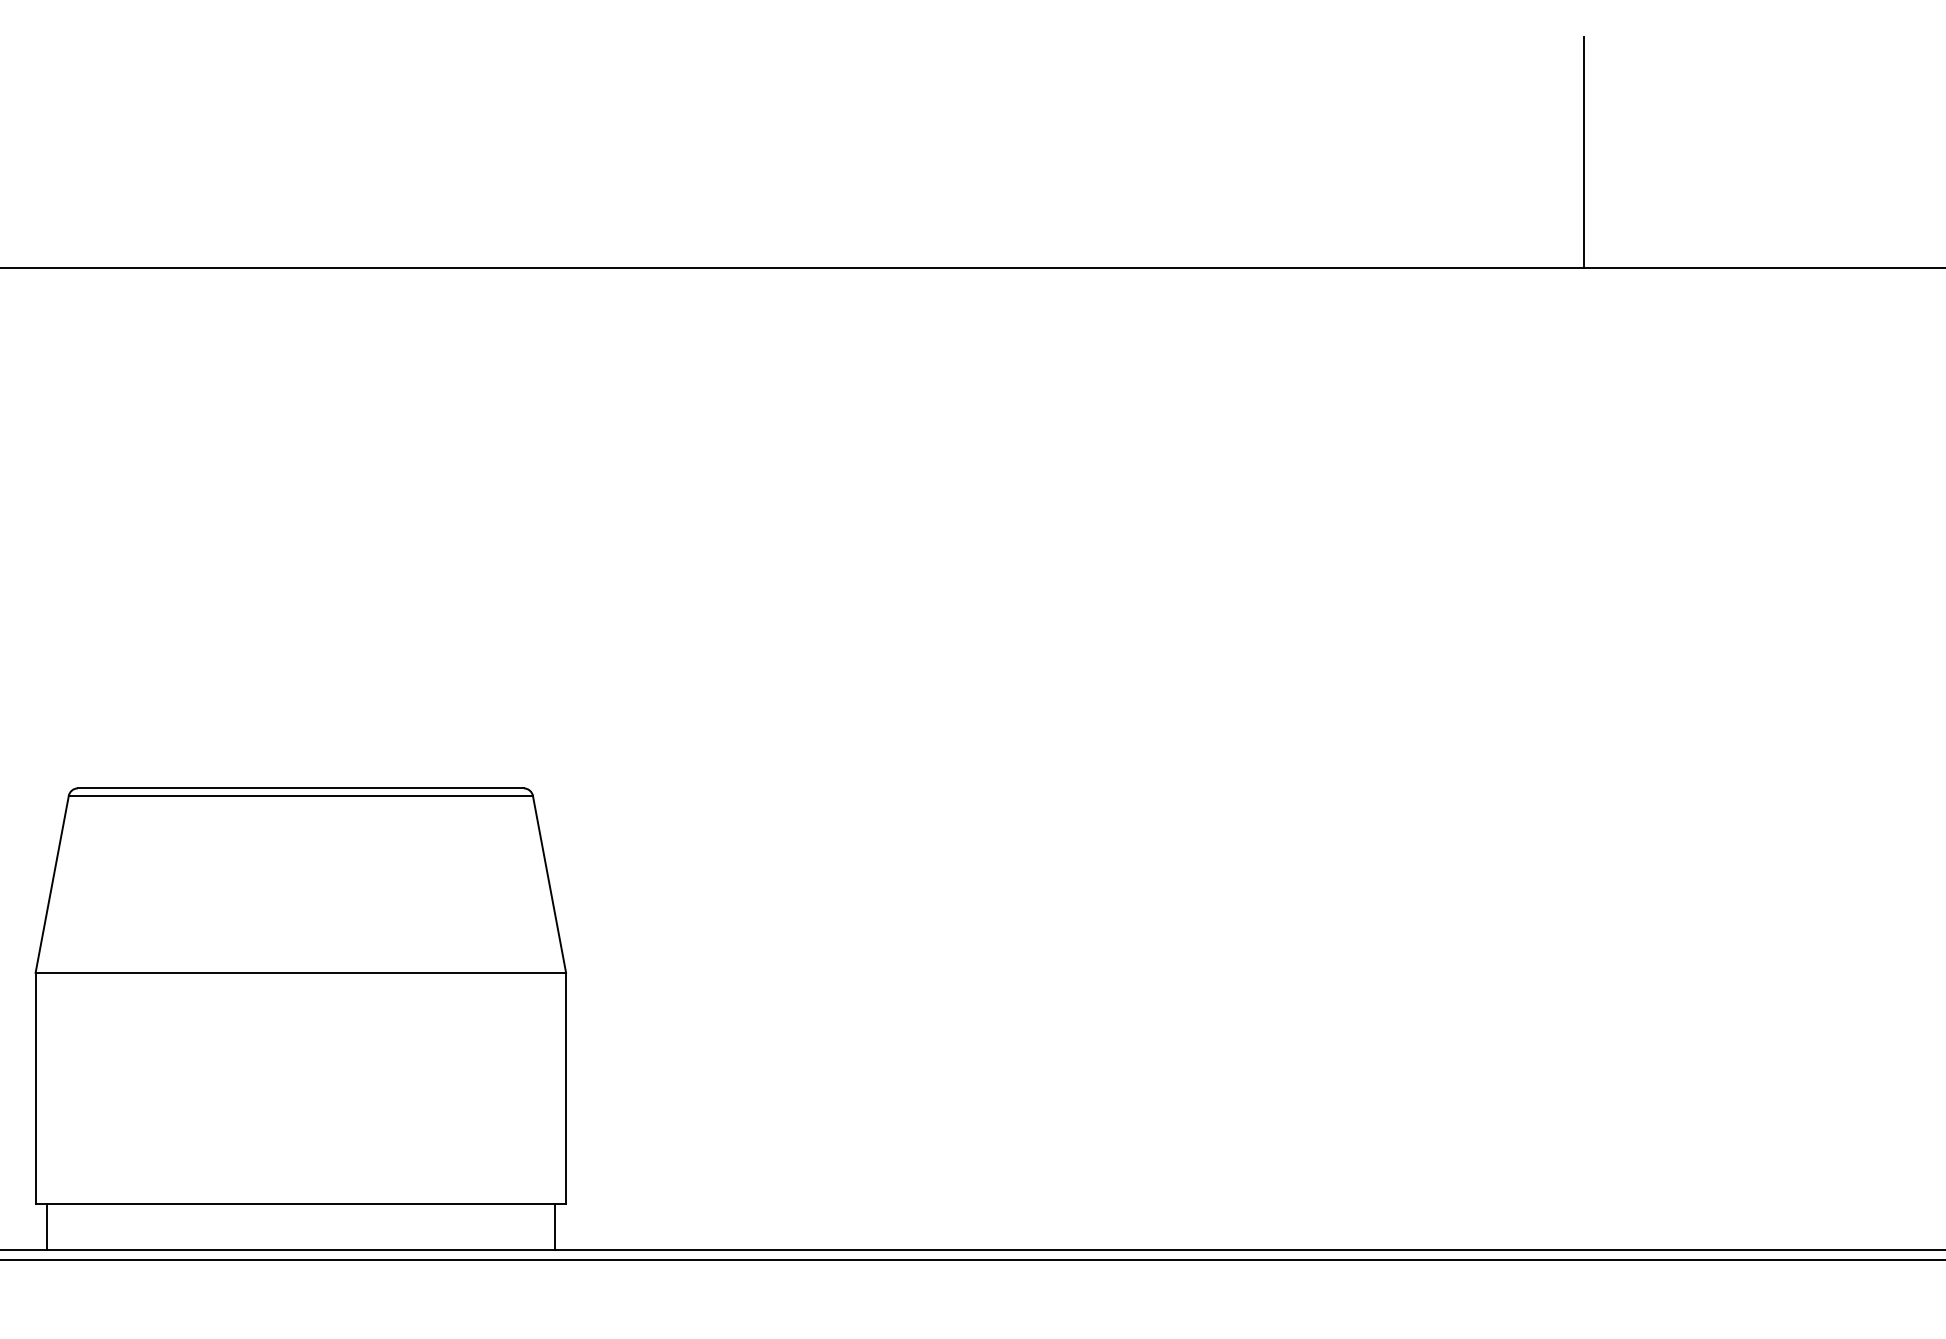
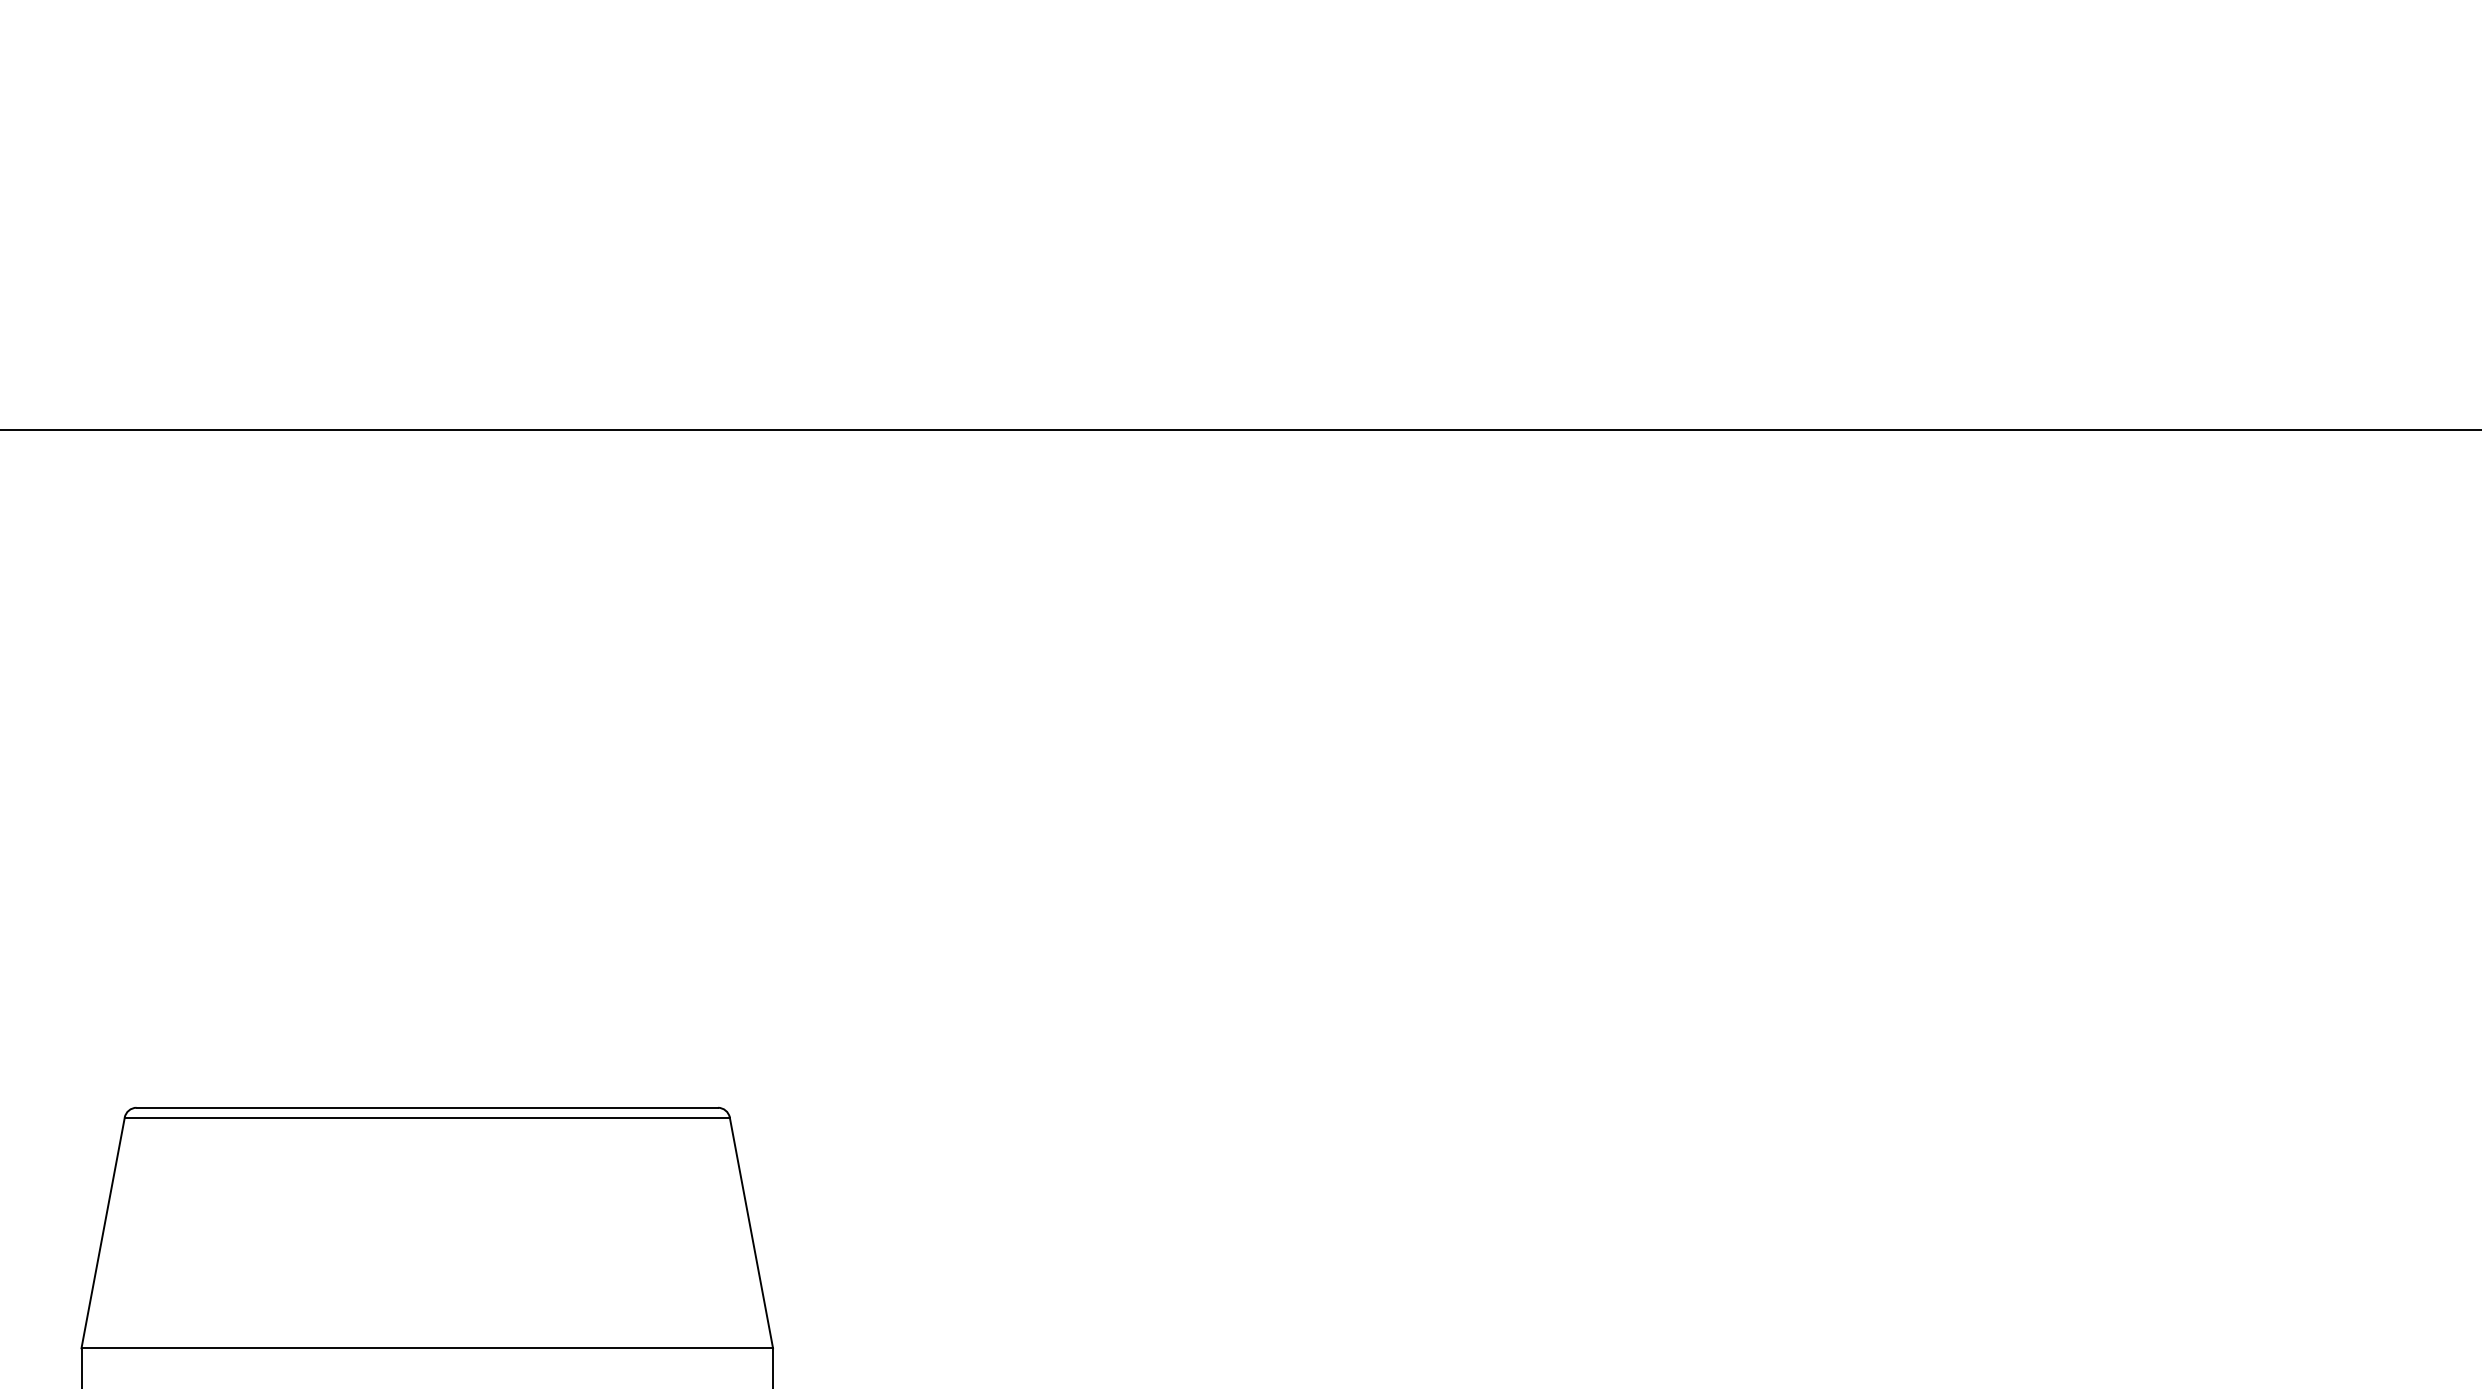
line: (1583, 152) -> (2099, 278), removed

